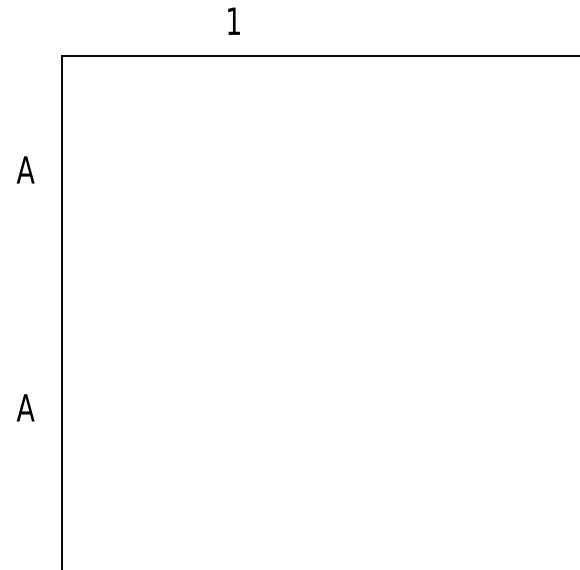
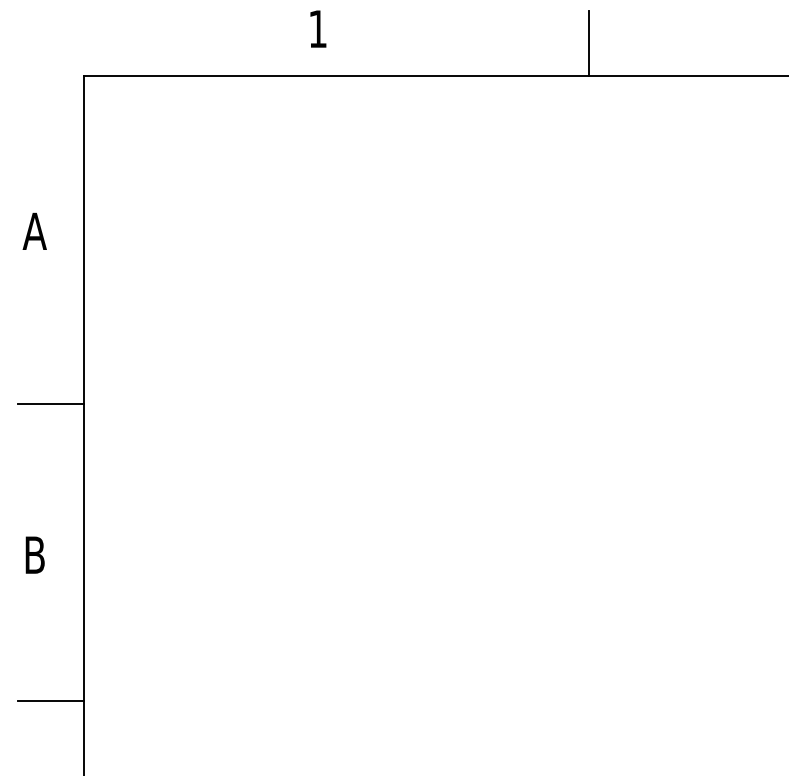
line: (433, 31) -> (589, 43), added
line: (37, 296) -> (50, 403), added
text: (25, 407) -> (34, 554), A -> B
line: (37, 515) -> (50, 701), added

